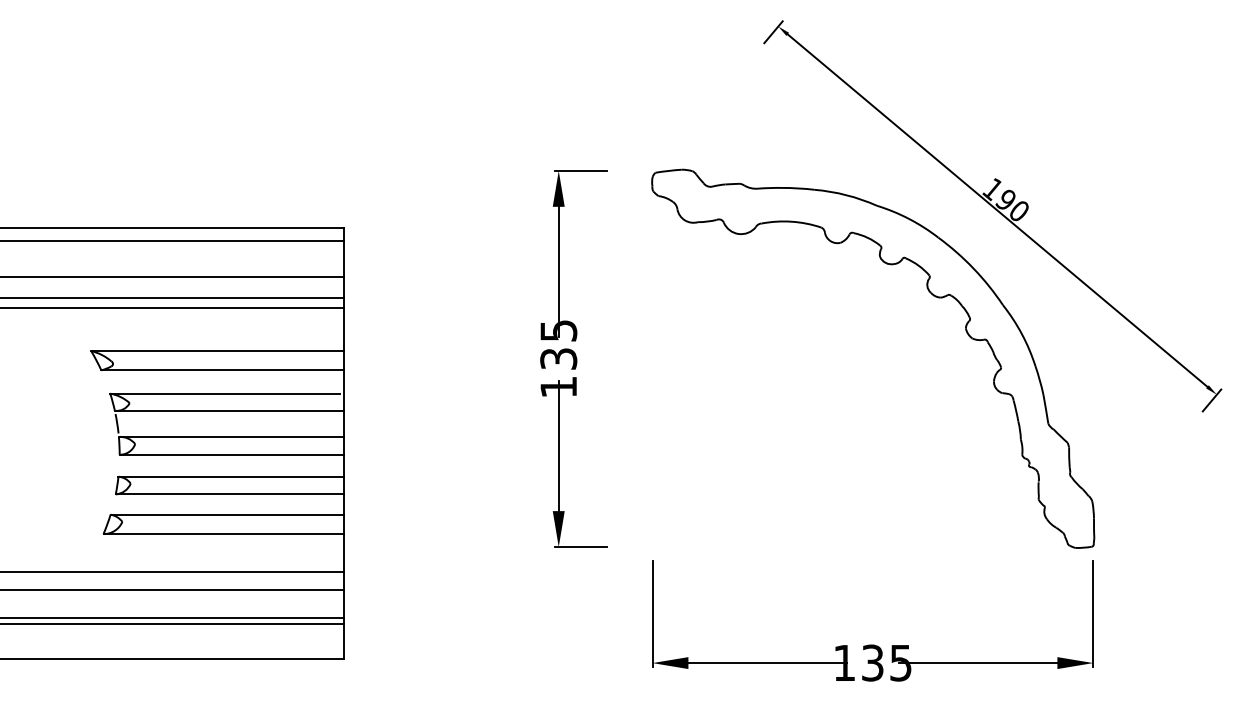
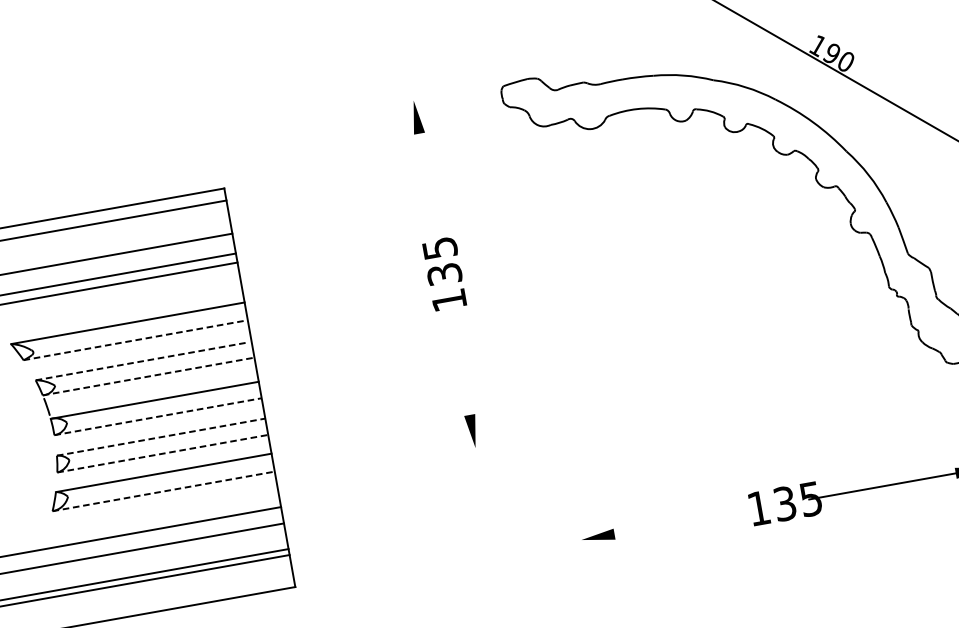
line: (580, 170) -> (433, 96), removed
line: (558, 271) -> (429, 193), removed
line: (223, 370) -> (136, 340), solid -> dashed
line: (225, 393) -> (142, 361), solid -> dashed
line: (229, 410) -> (148, 376), solid -> dashed
line: (558, 446) -> (458, 355), removed
line: (232, 454) -> (158, 416), solid -> dashed
line: (231, 476) -> (161, 436), solid -> dashed
line: (230, 494) -> (163, 453), solid -> dashed
line: (224, 534) -> (164, 491), solid -> dashed
line: (580, 547) -> (495, 445), removed
line: (652, 613) -> (573, 494), removed
line: (767, 663) -> (687, 521), removed

